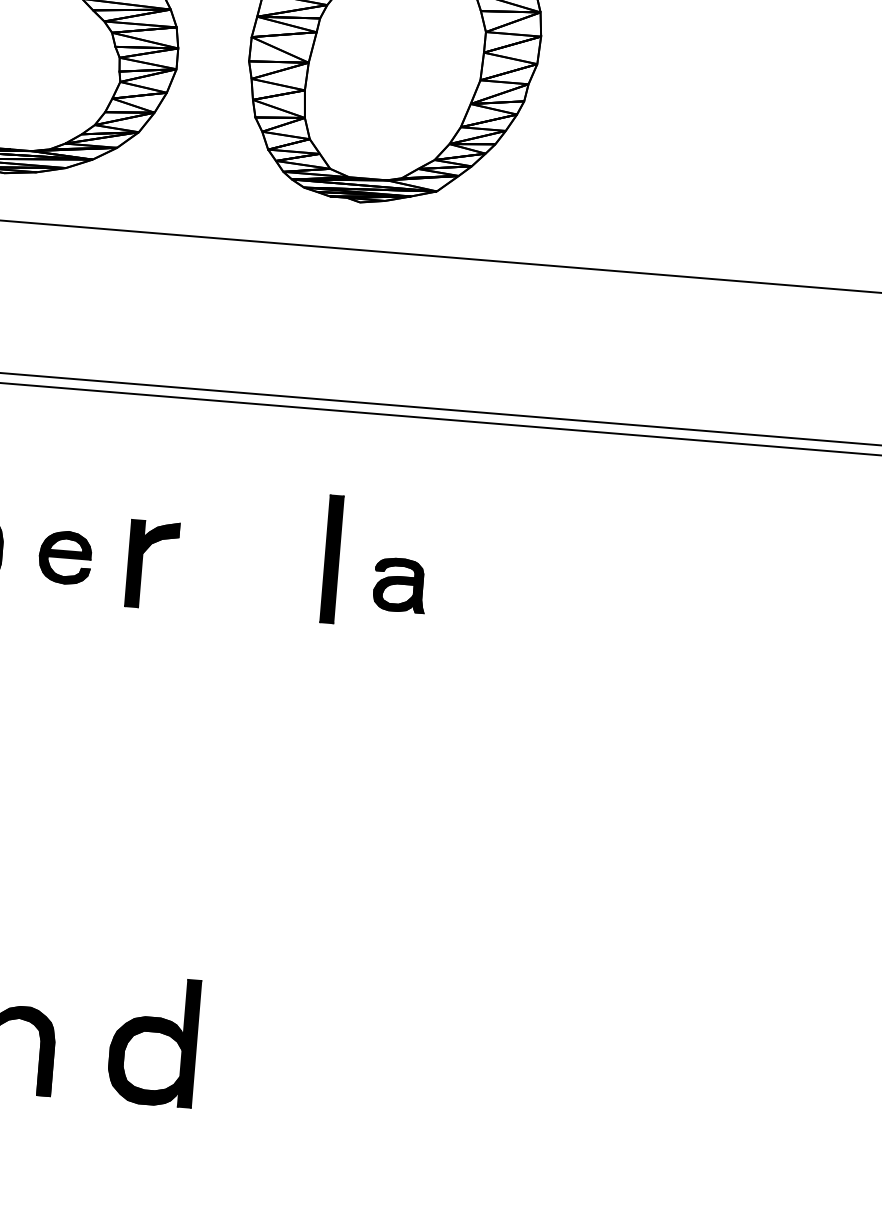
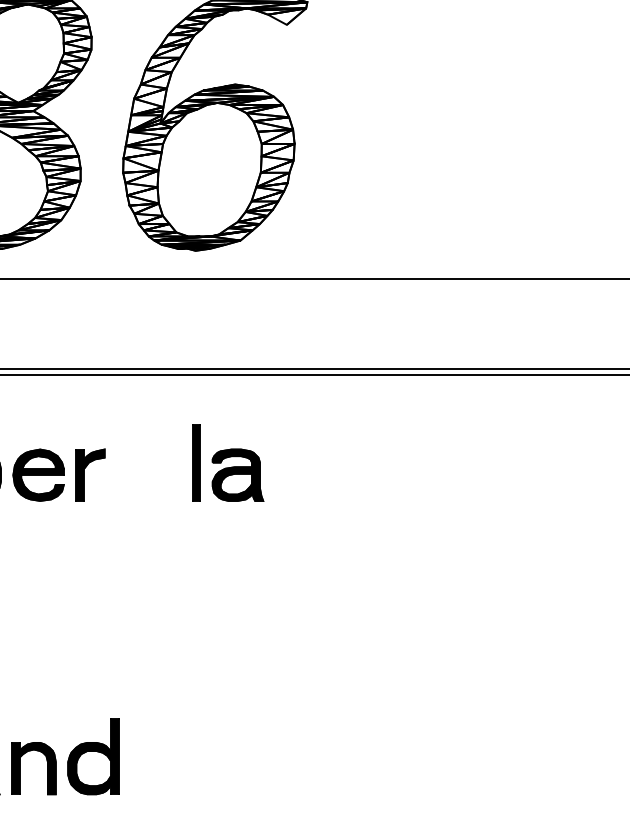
part: (65, 556) -> (38, 474), size x1.67
part: (399, 584) -> (237, 474), size x1.67
part: (153, 1040) -> (93, 756), moved

